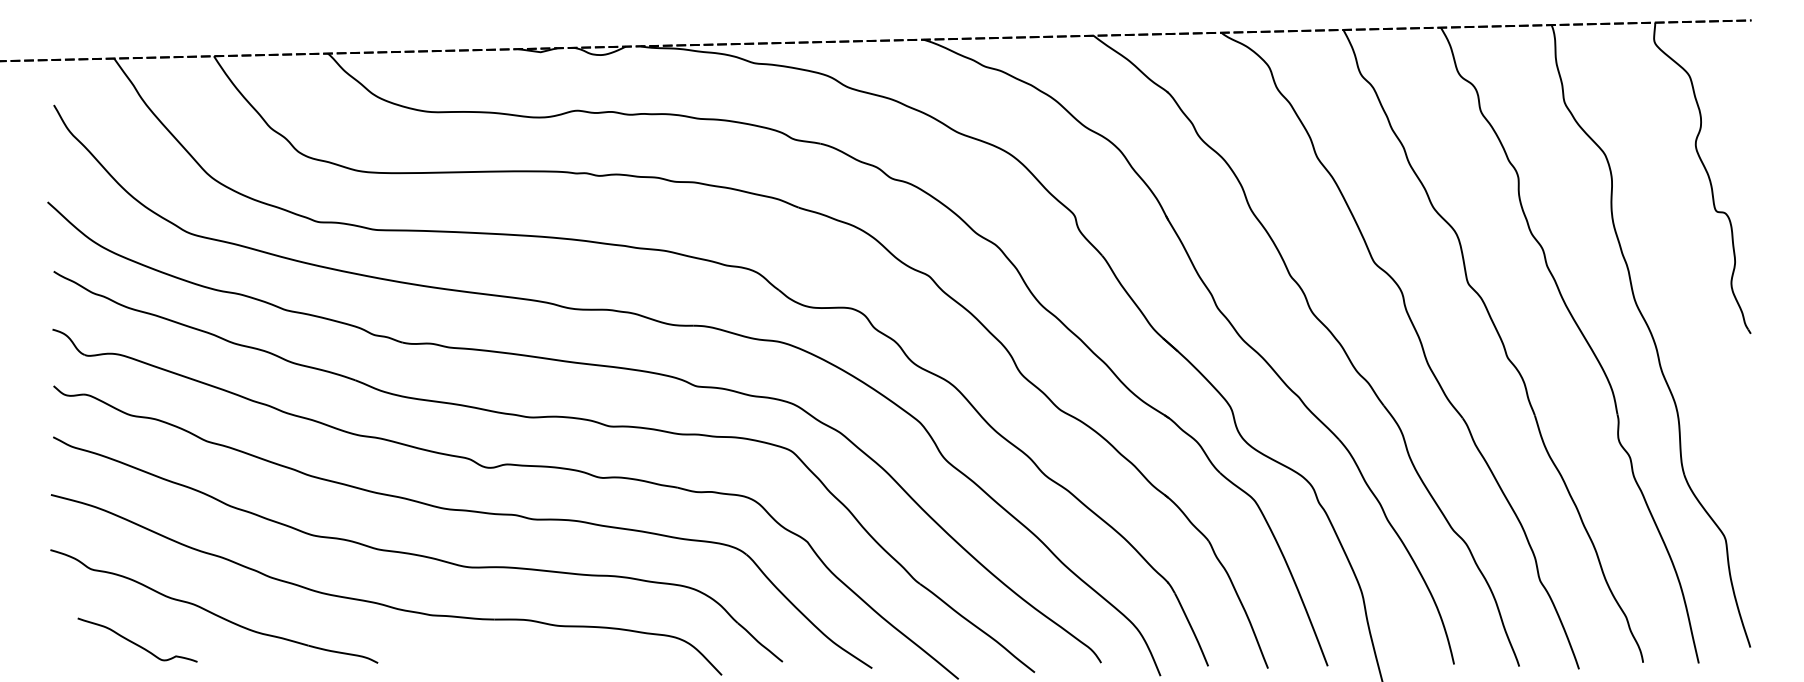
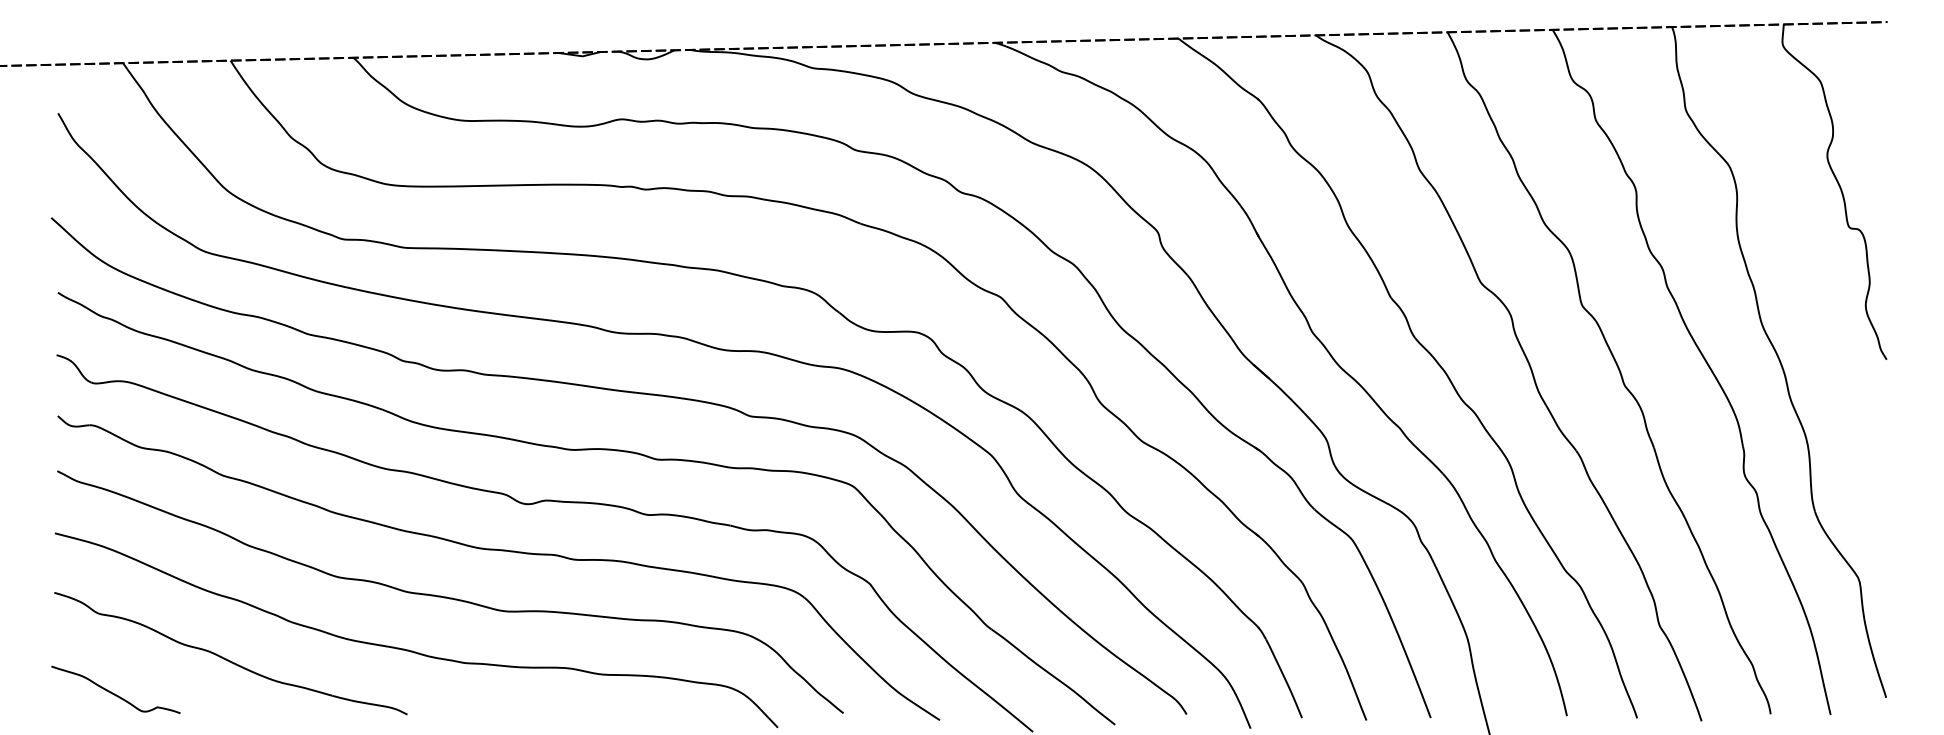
curve: (136, 643) -> (114, 693), moved

